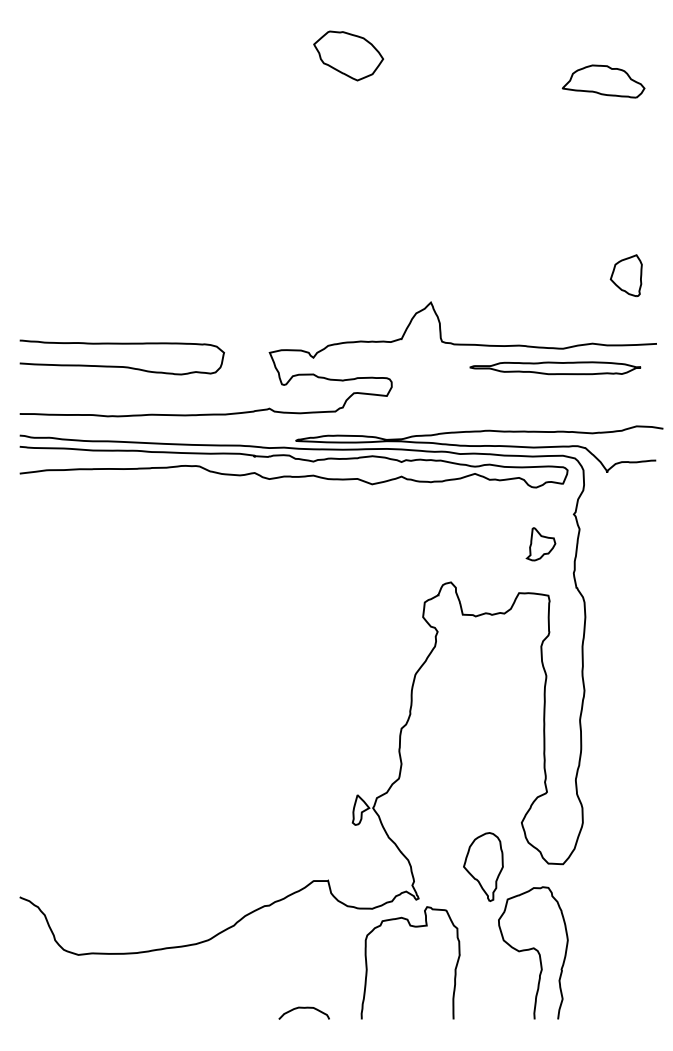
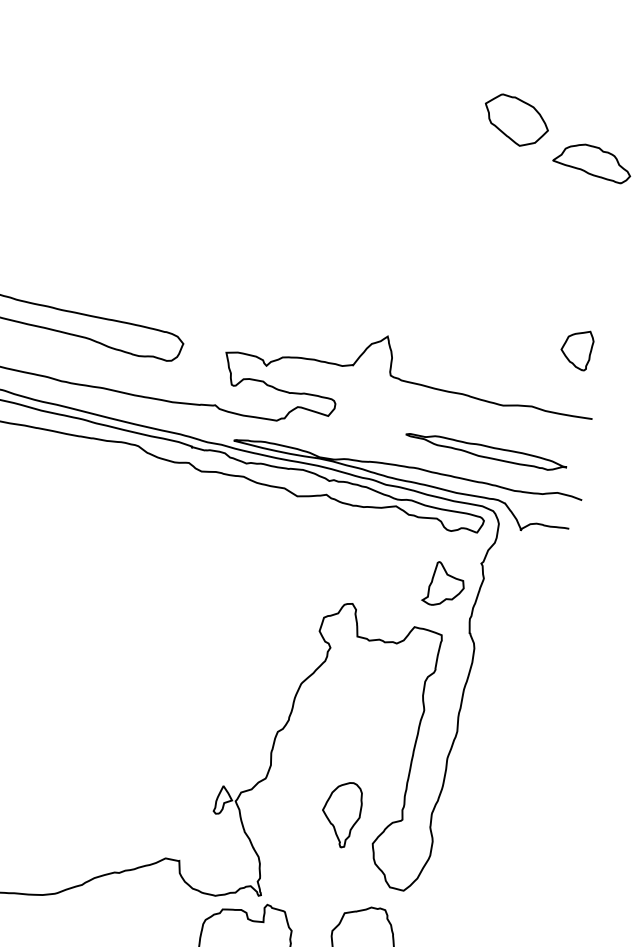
part: (348, 55) -> (516, 120), moved
part: (555, 368) -> (486, 451), moved
part: (540, 544) -> (444, 585), size x1.4
part: (483, 866) -> (341, 813), moved

